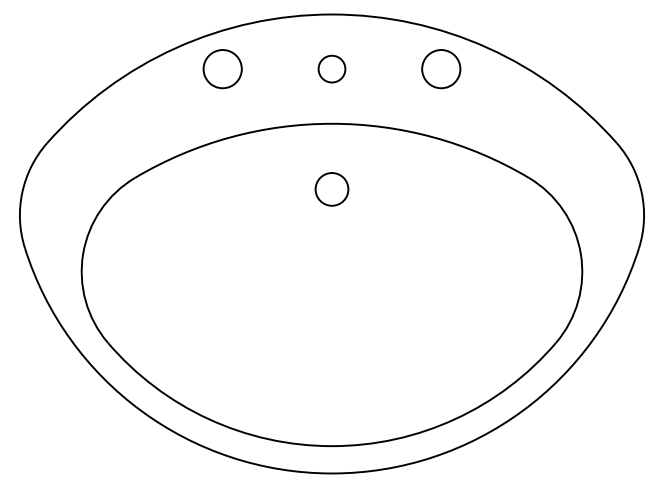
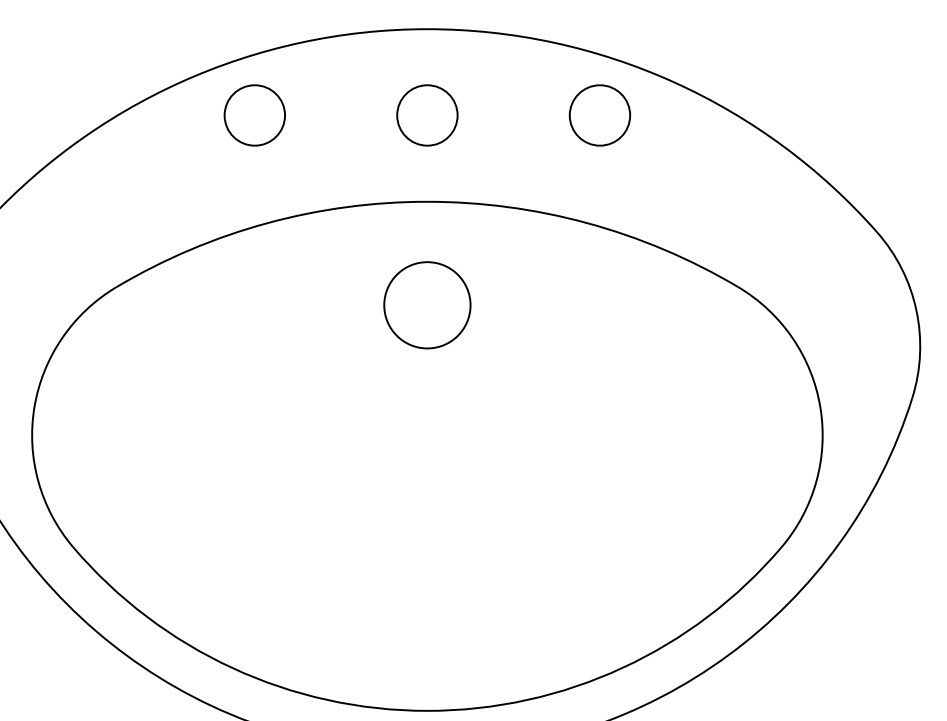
circle: (331, 69) -> (426, 116), size x1.43
circle: (331, 189) -> (426, 305), size x1.67

